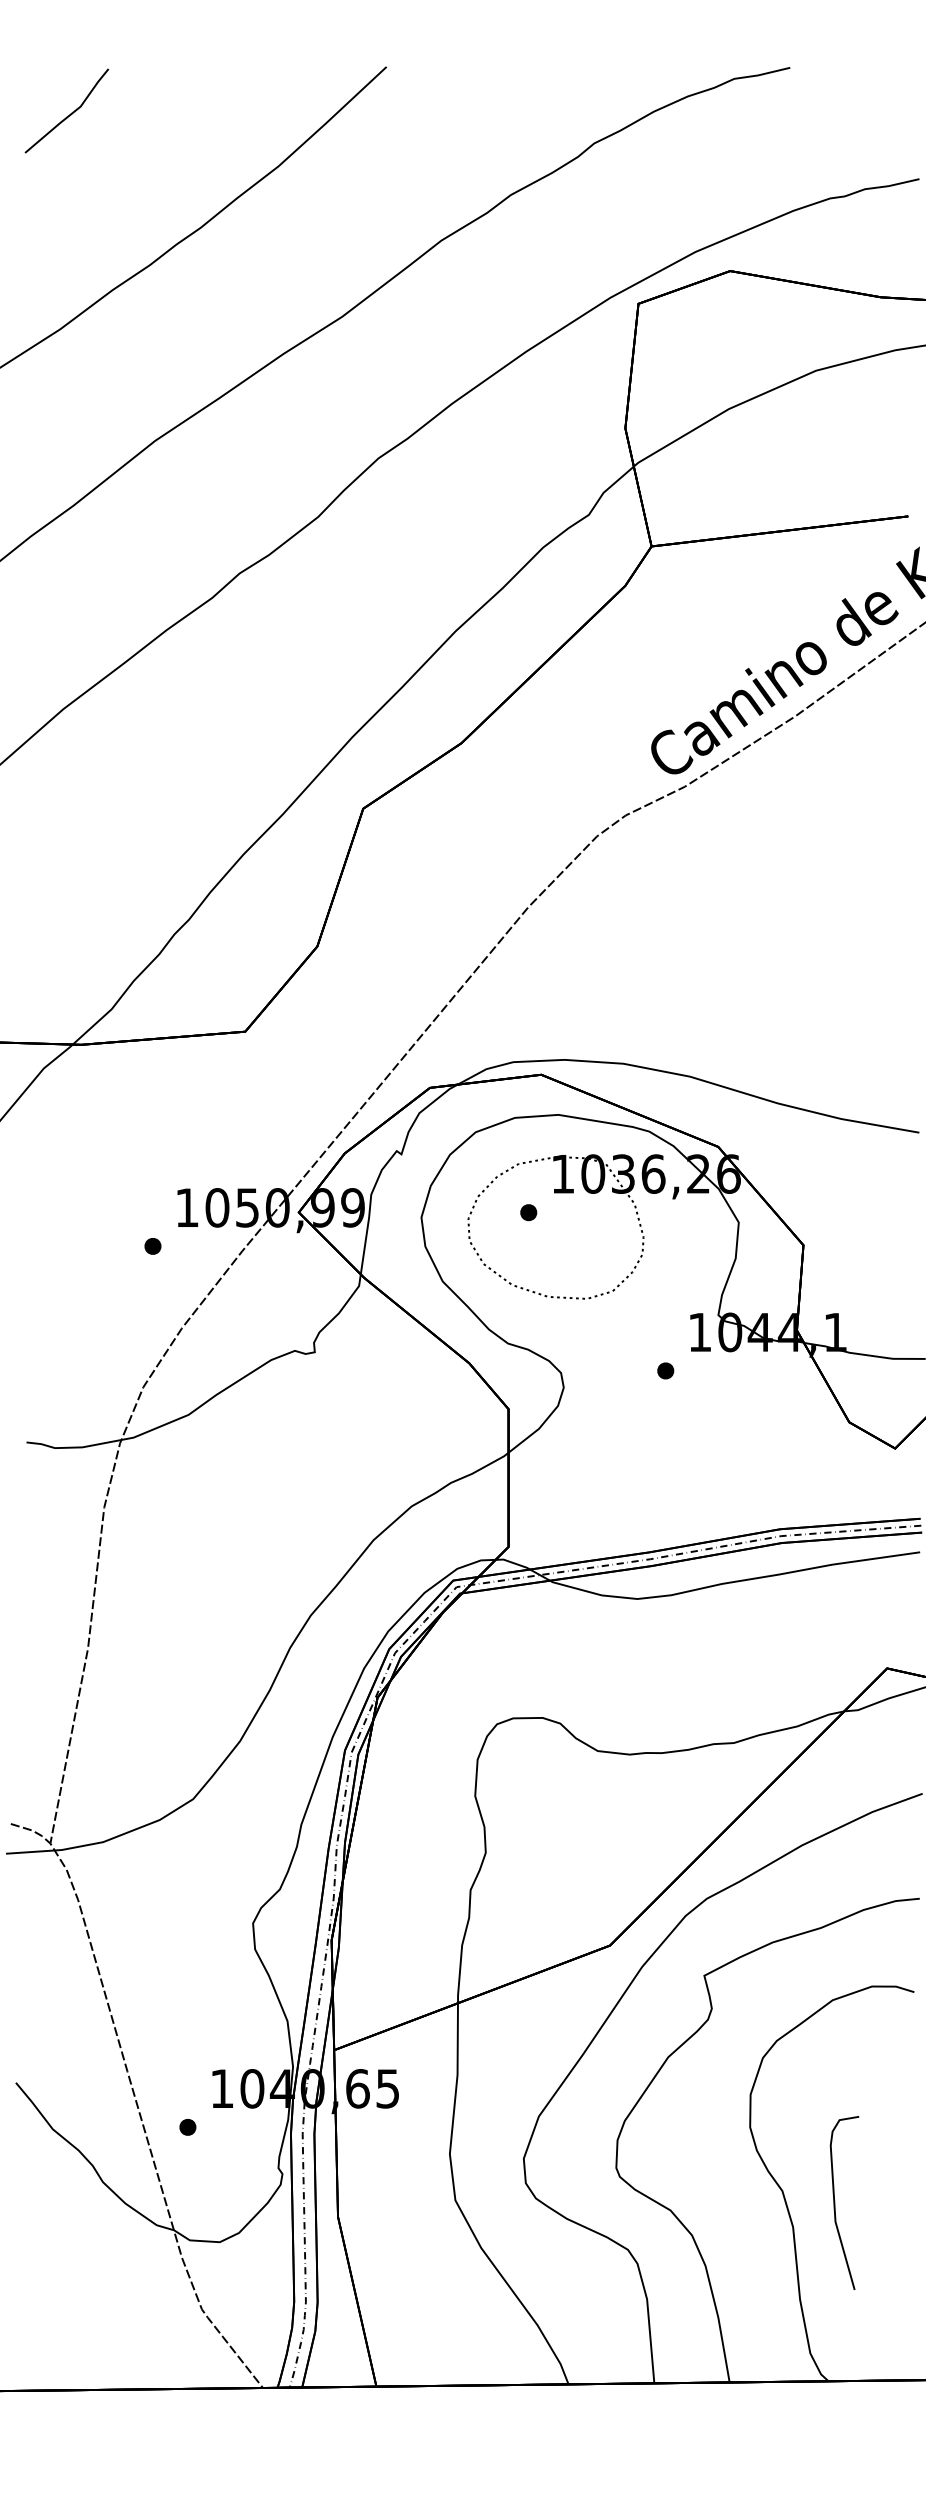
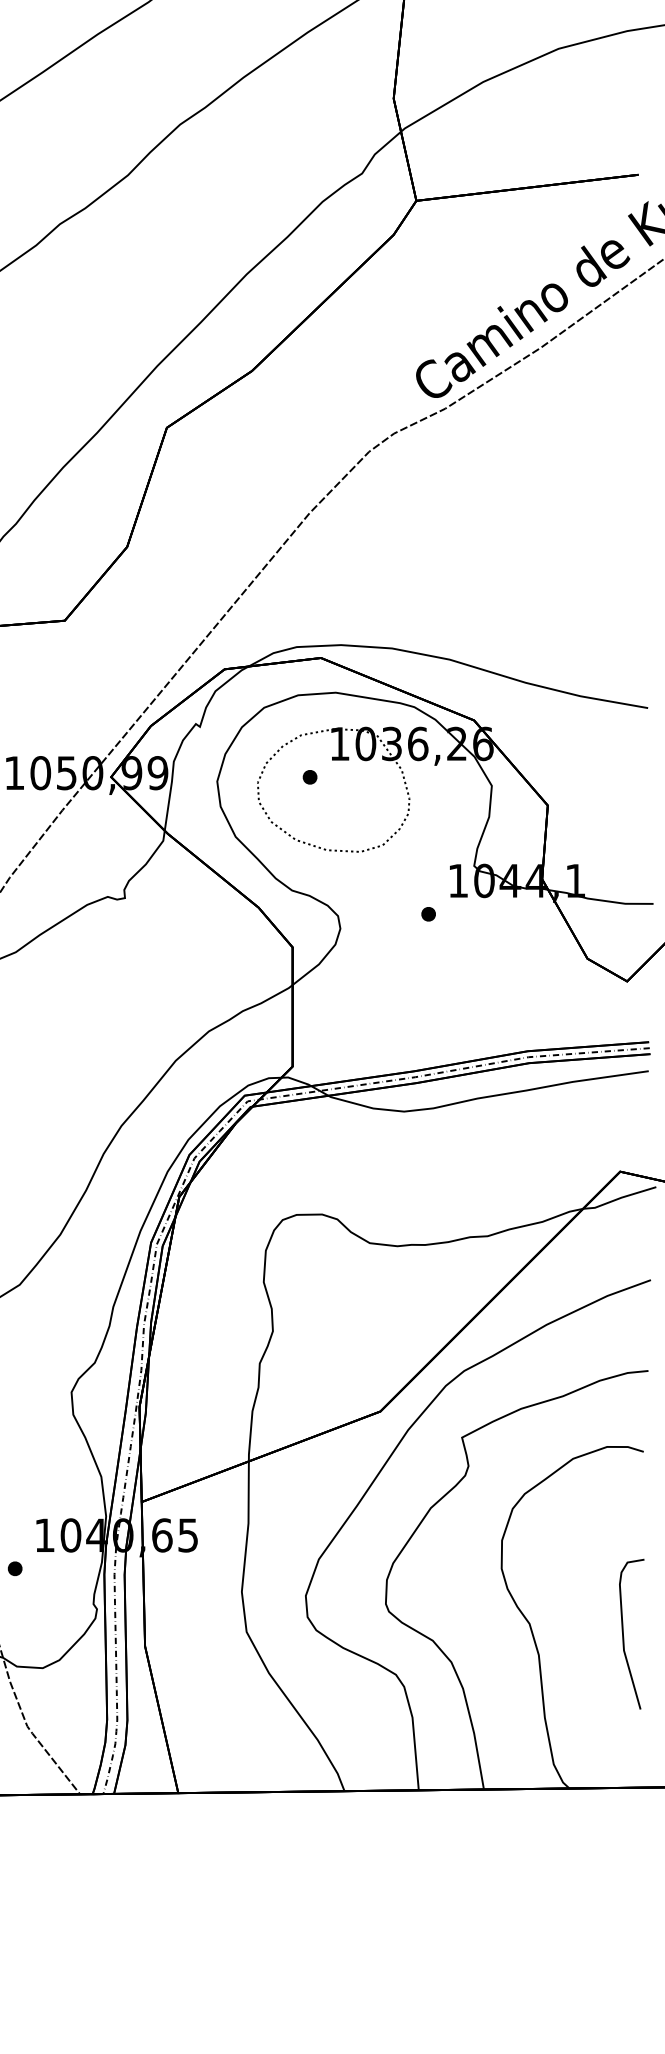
curve: (835, 2202) -> (623, 1633), moved

